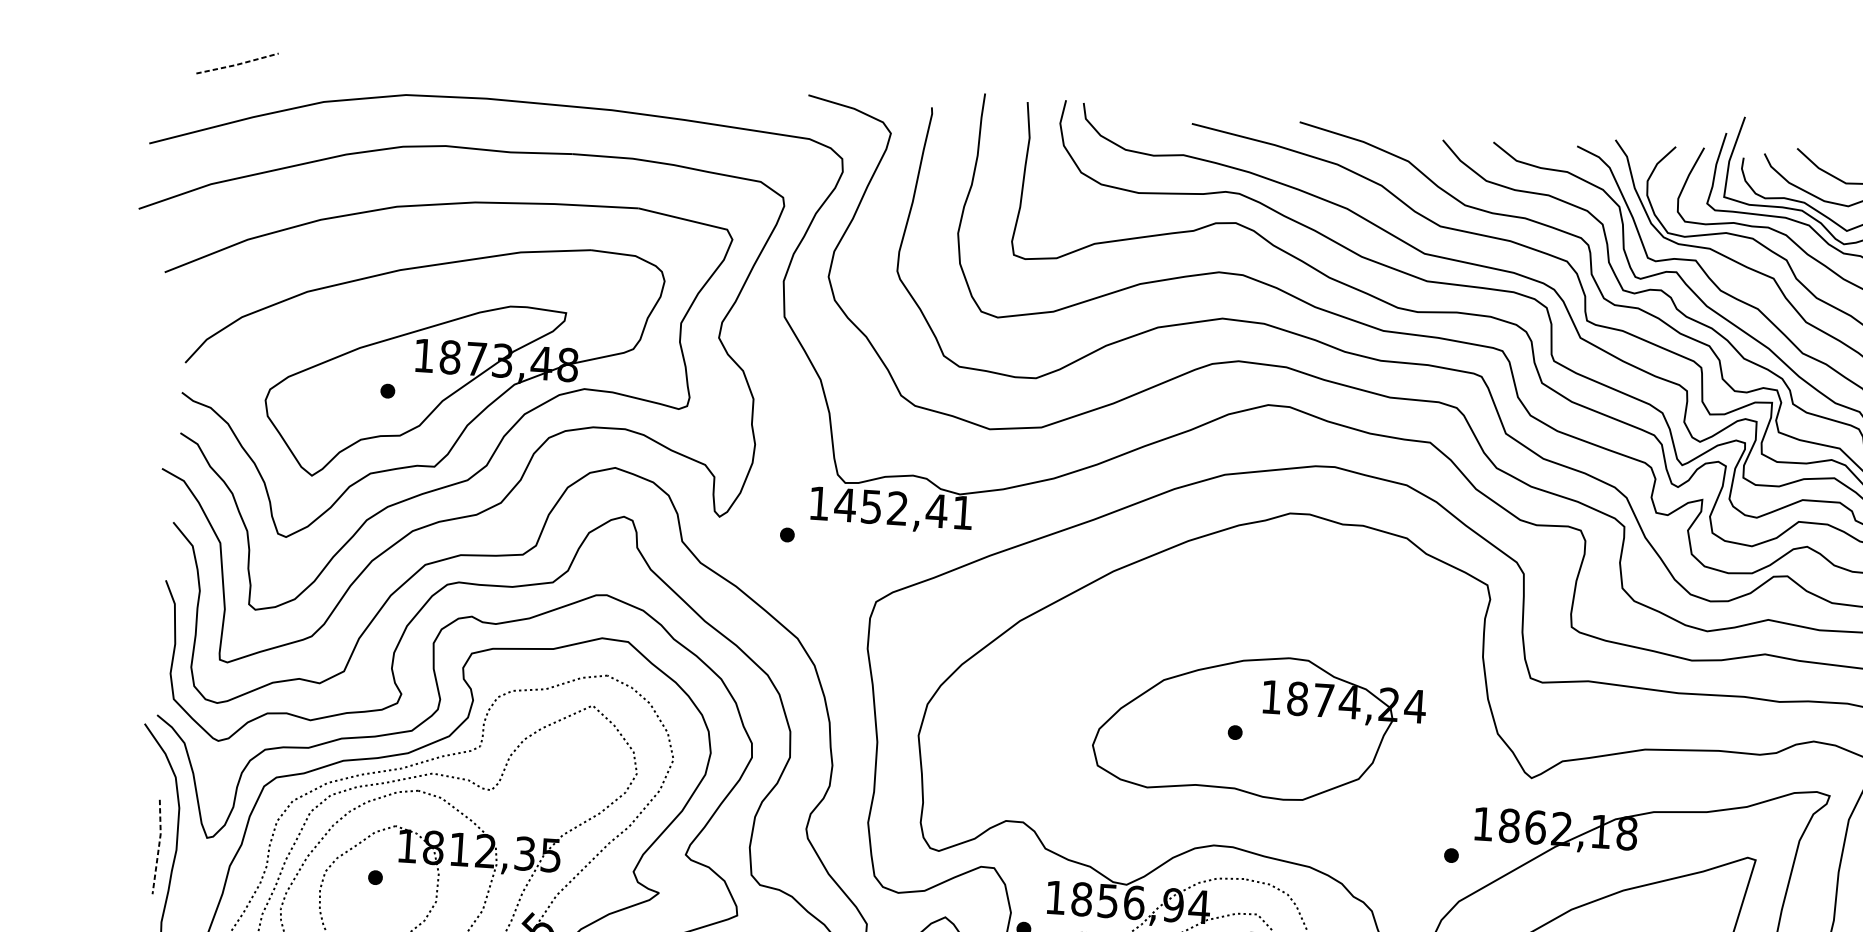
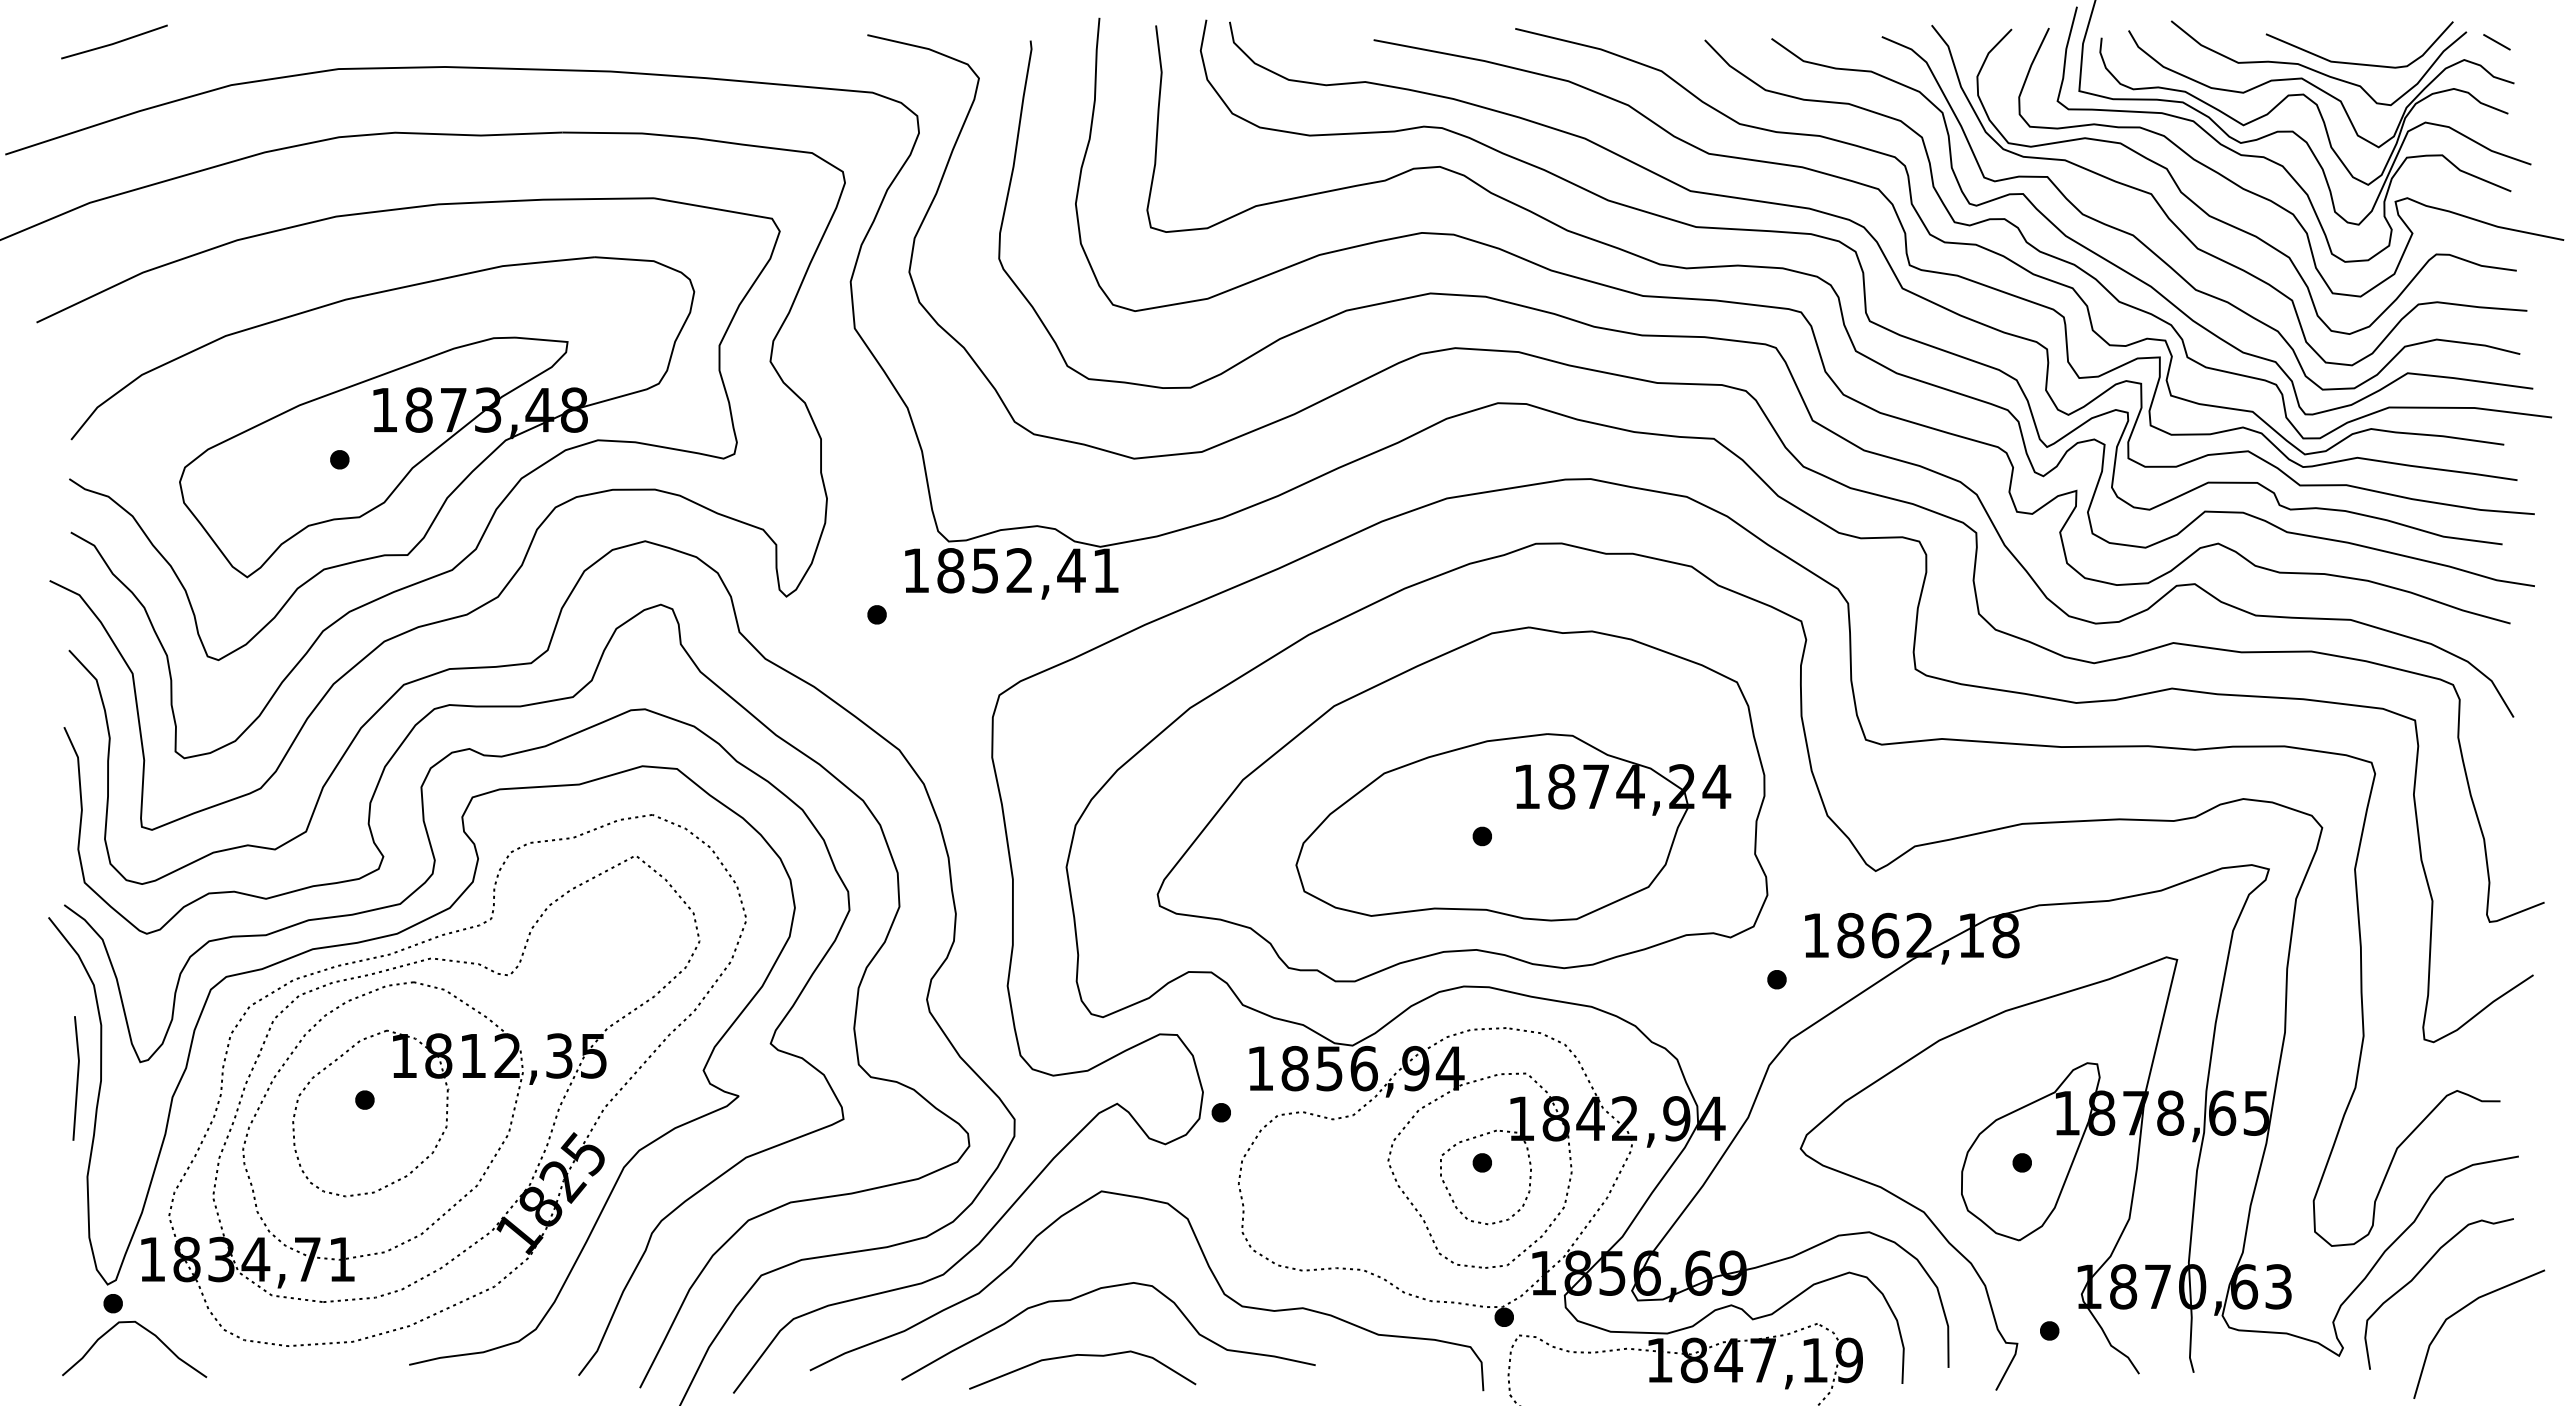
line: (237, 64) -> (114, 43), dashed -> solid
text: (845, 505) -> (950, 570), 1452,41 -> 1852,41
part: (1221, 707) -> (1462, 804), added
line: (158, 847) -> (77, 1078), dashed -> solid

